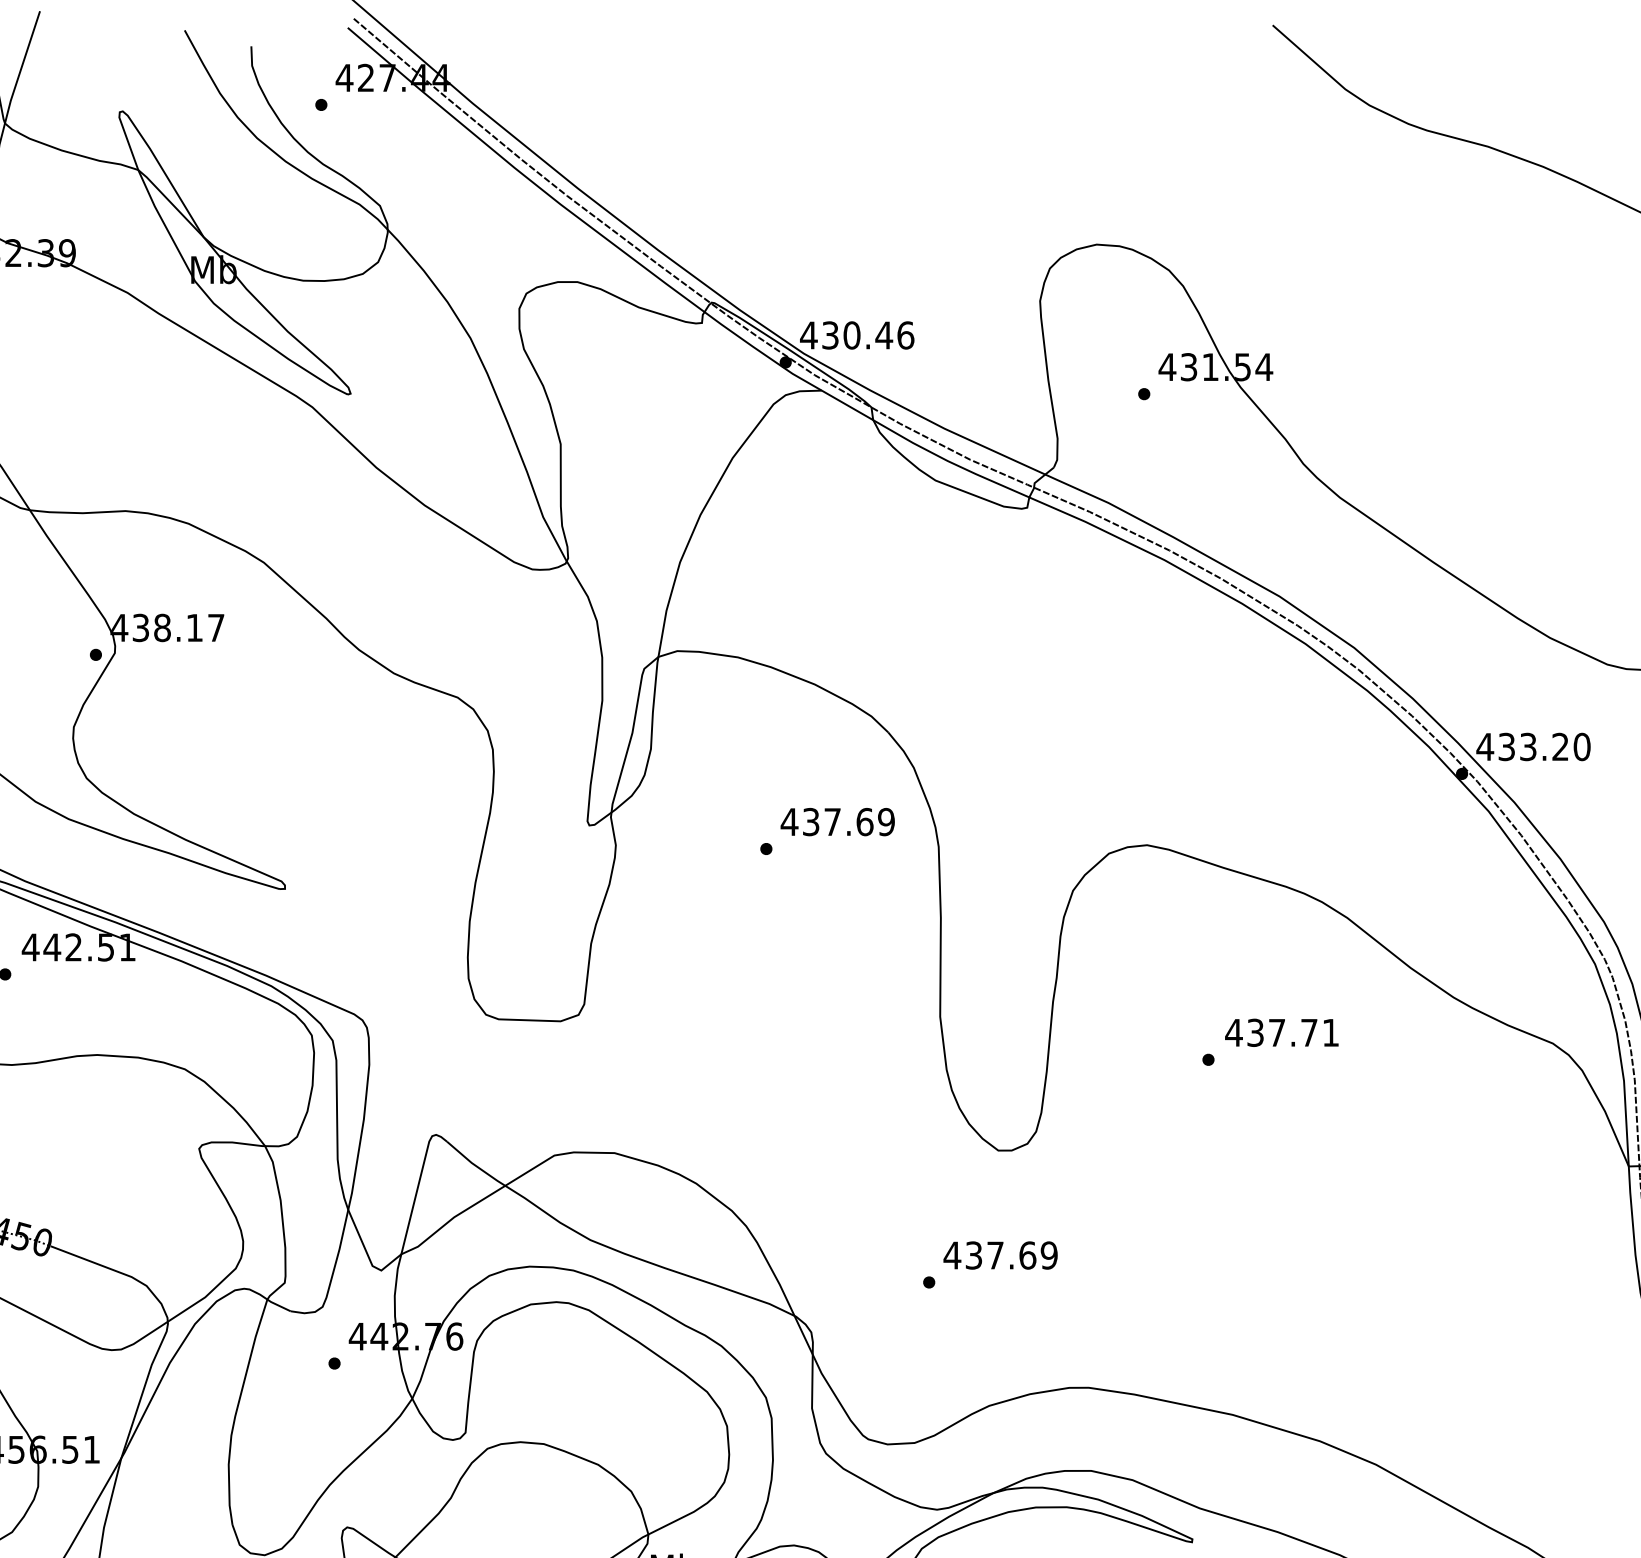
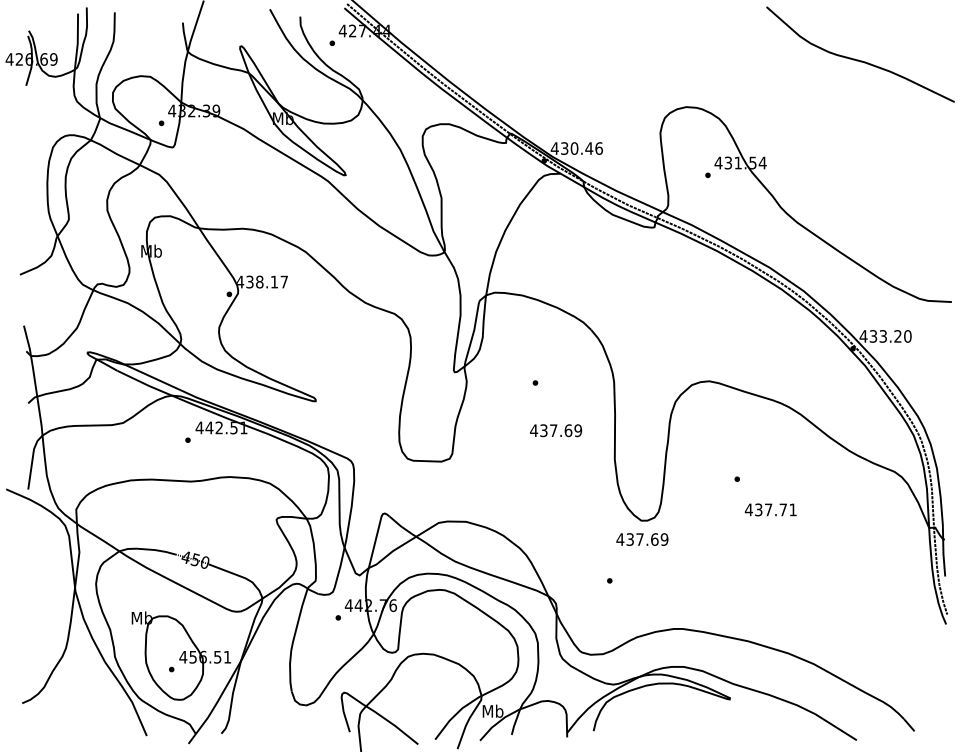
text: (838, 821) -> (556, 430), moved
text: (1281, 1031) -> (770, 509), moved
text: (1000, 1255) -> (642, 539), moved

